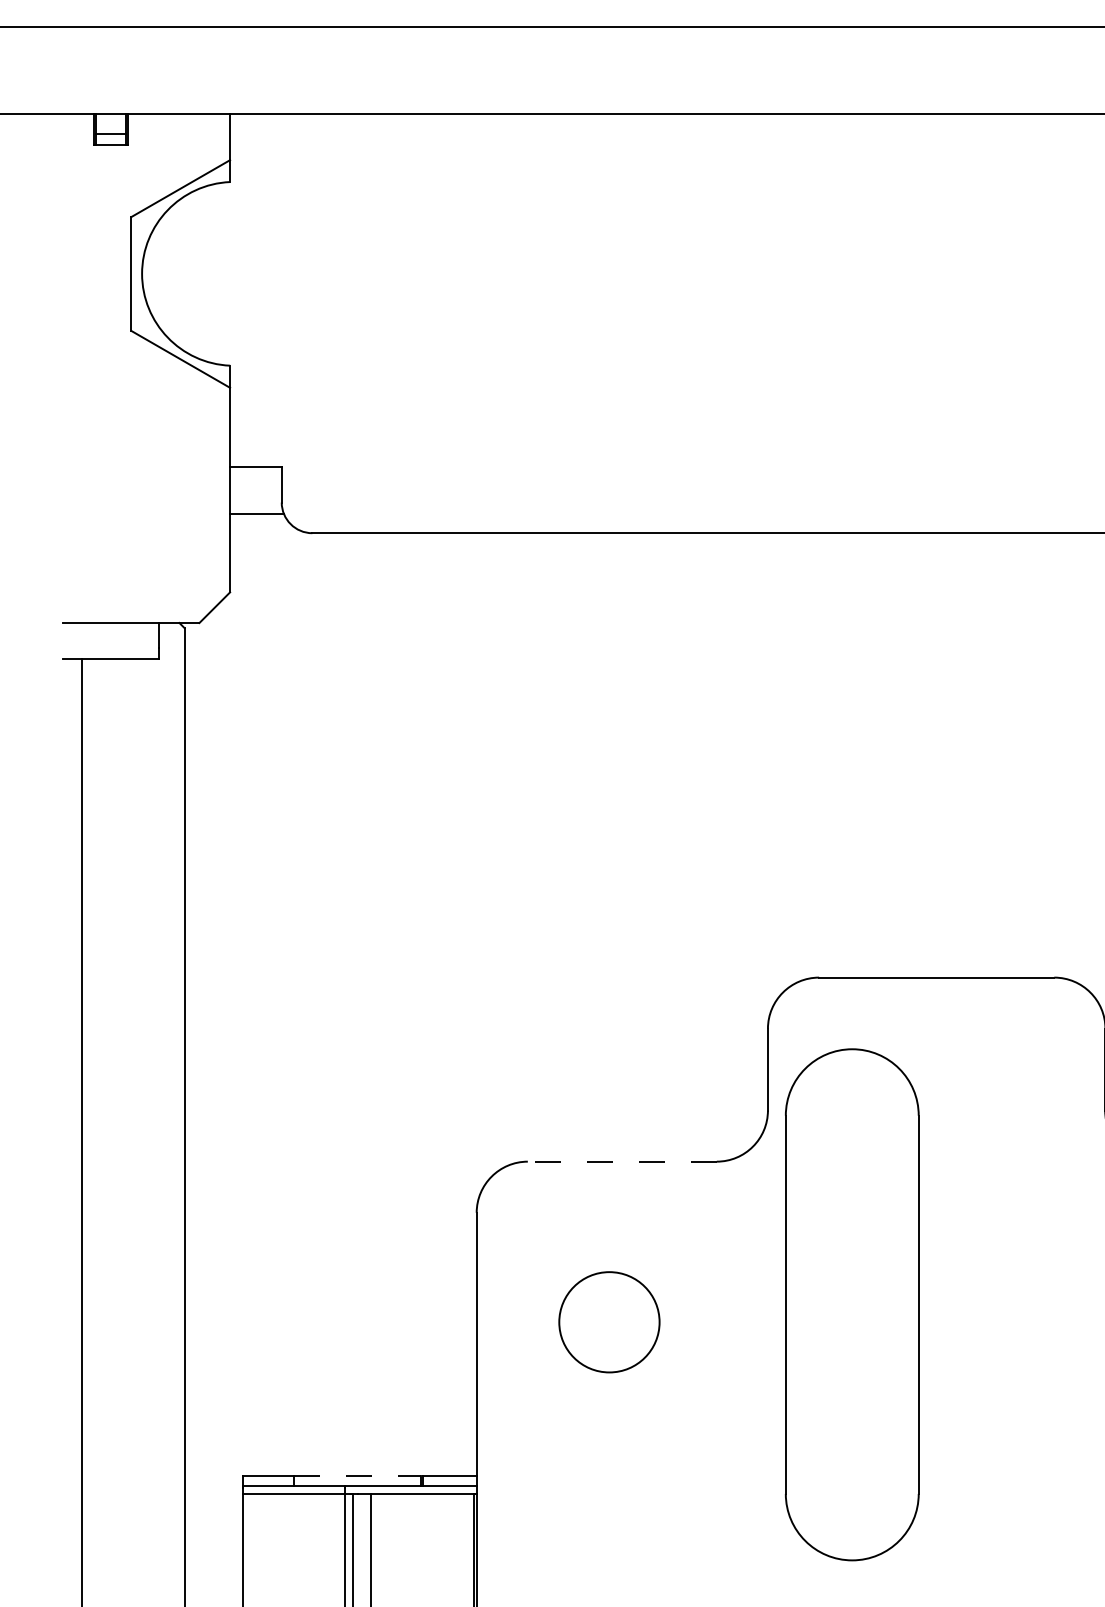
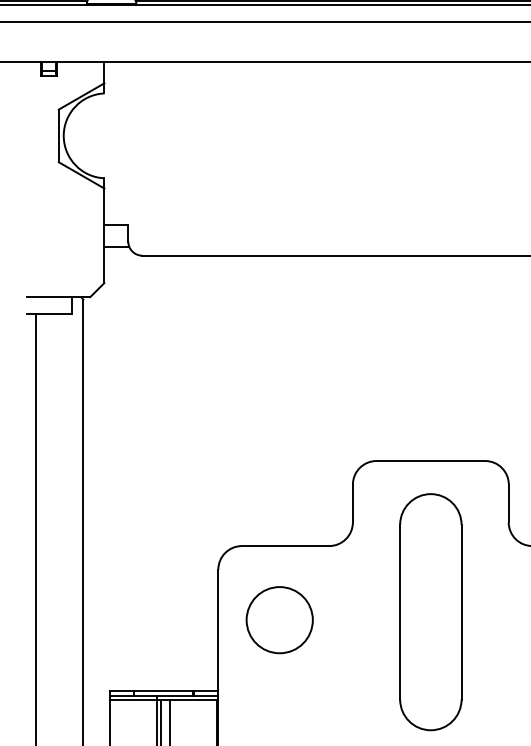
line: (622, 1162) -> (285, 546), dashed -> solid
part: (851, 1305) -> (430, 612), moved
circle: (609, 1322) -> (279, 620), size x1.43
line: (358, 1476) -> (163, 691), dashed -> solid

